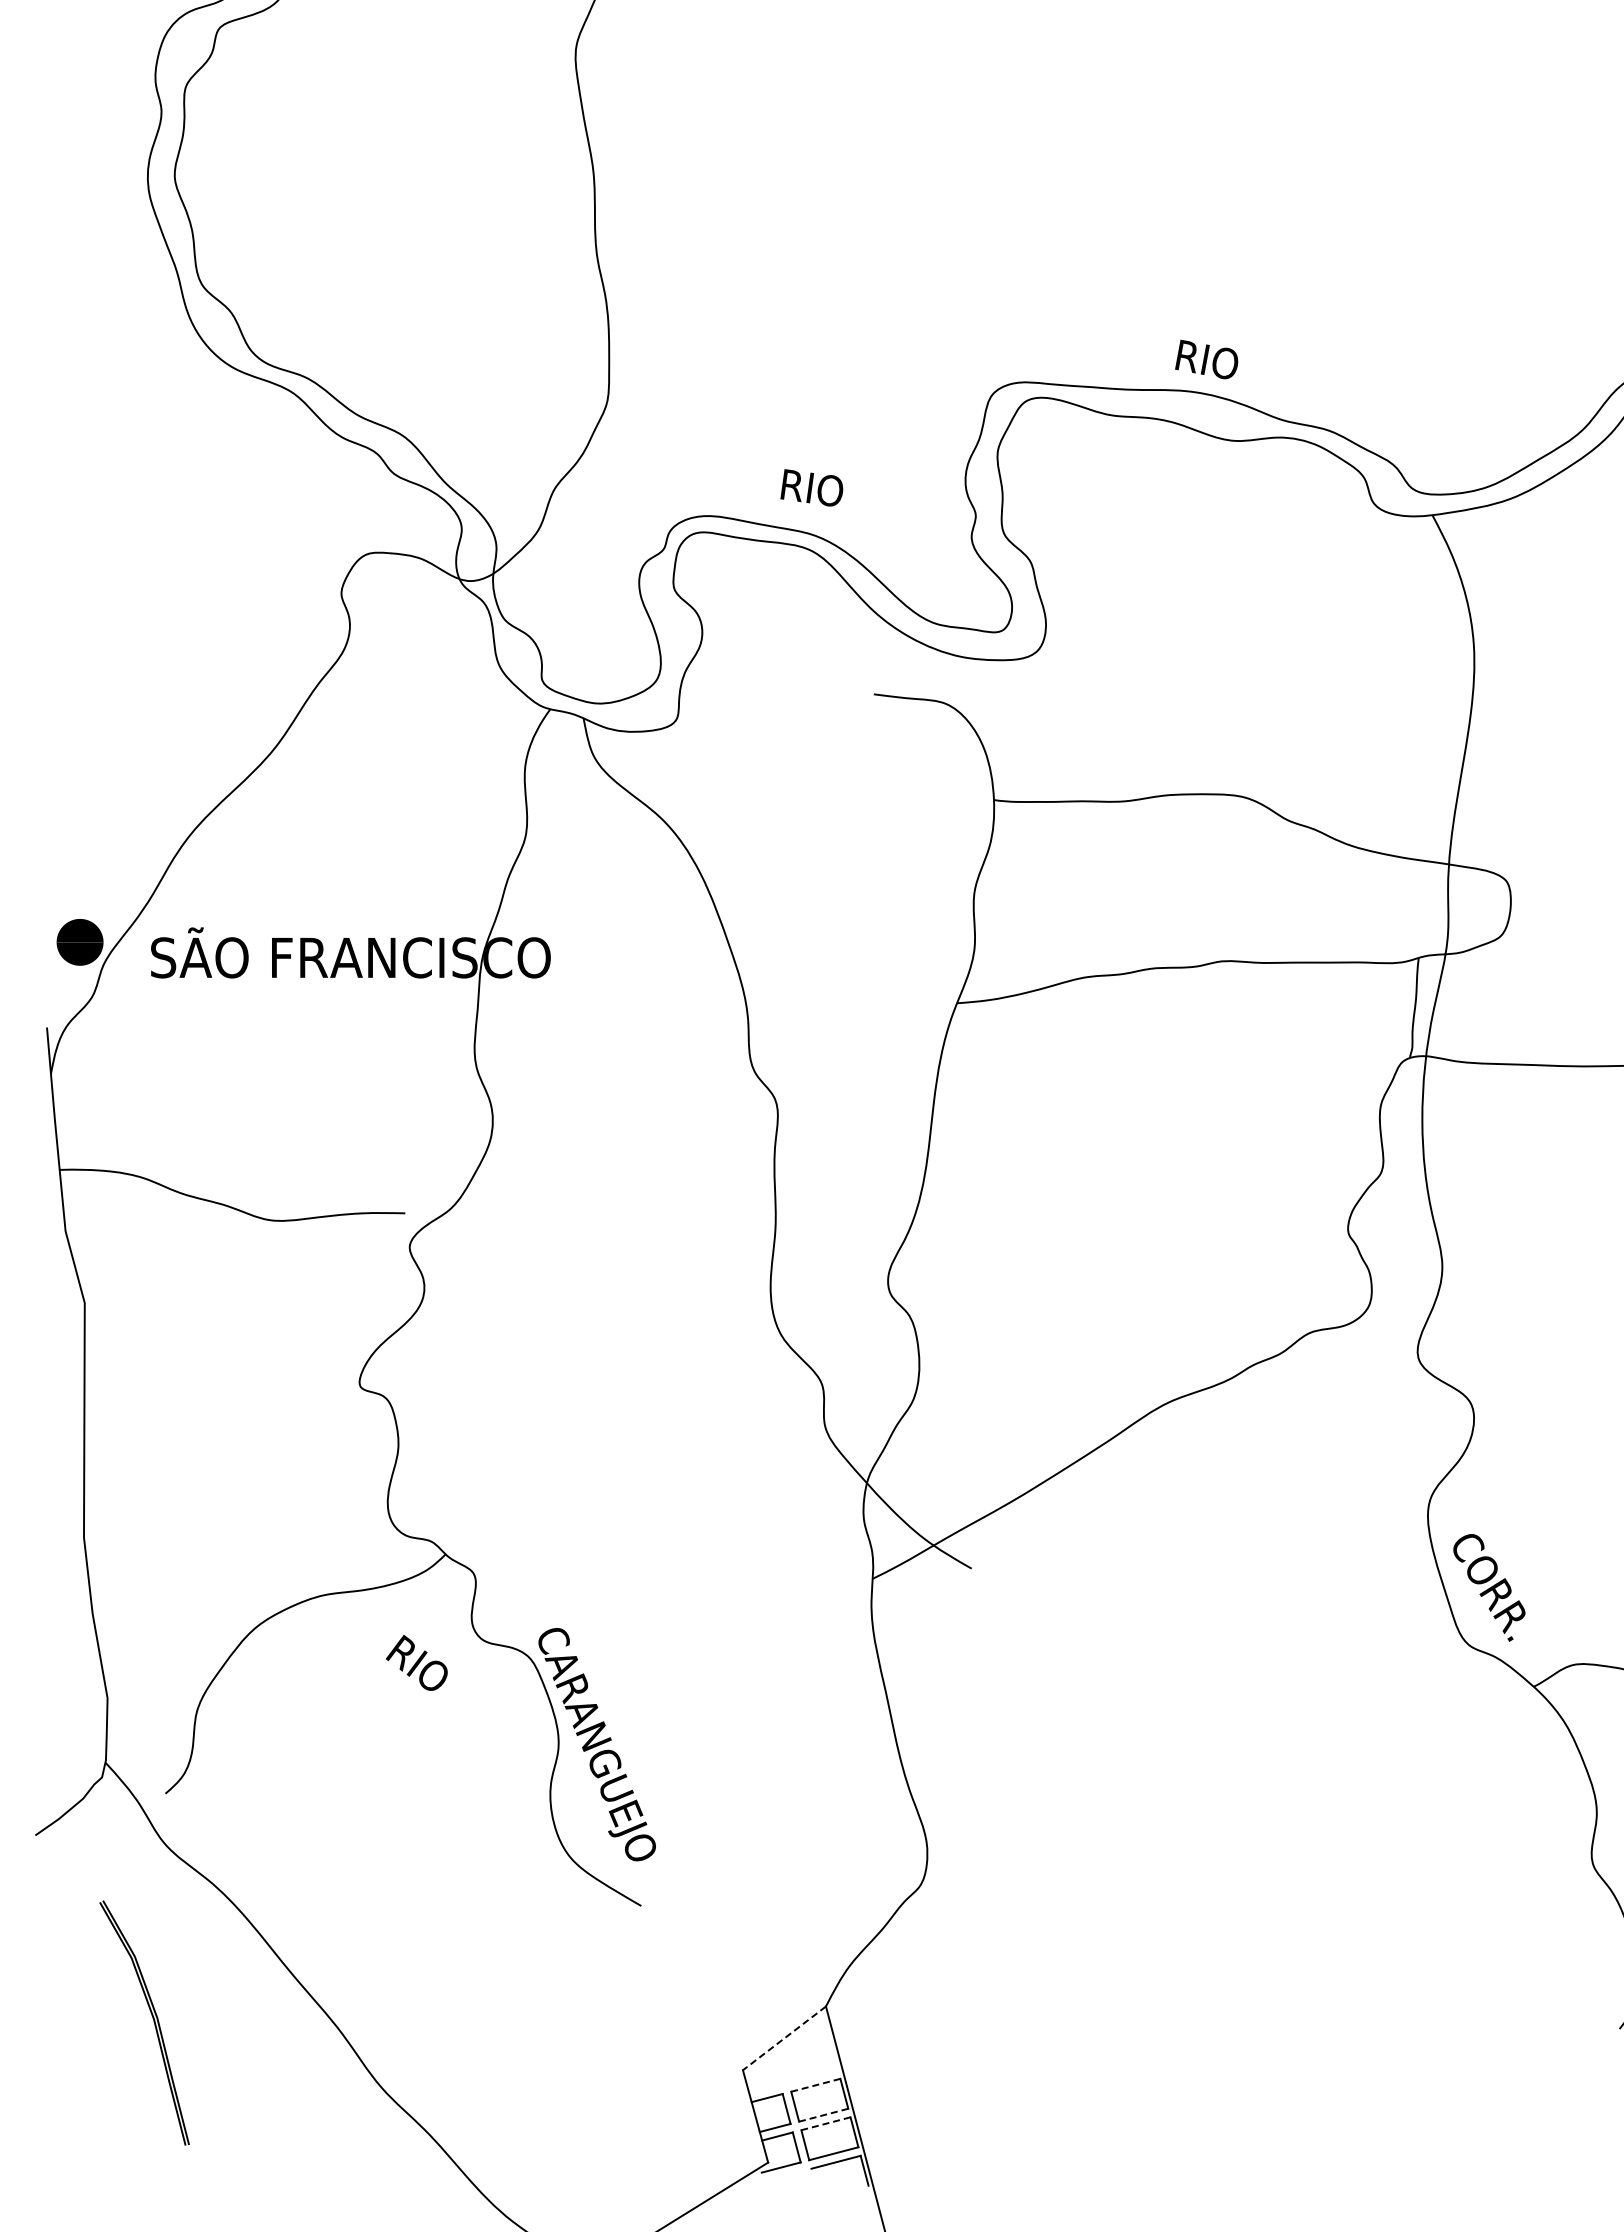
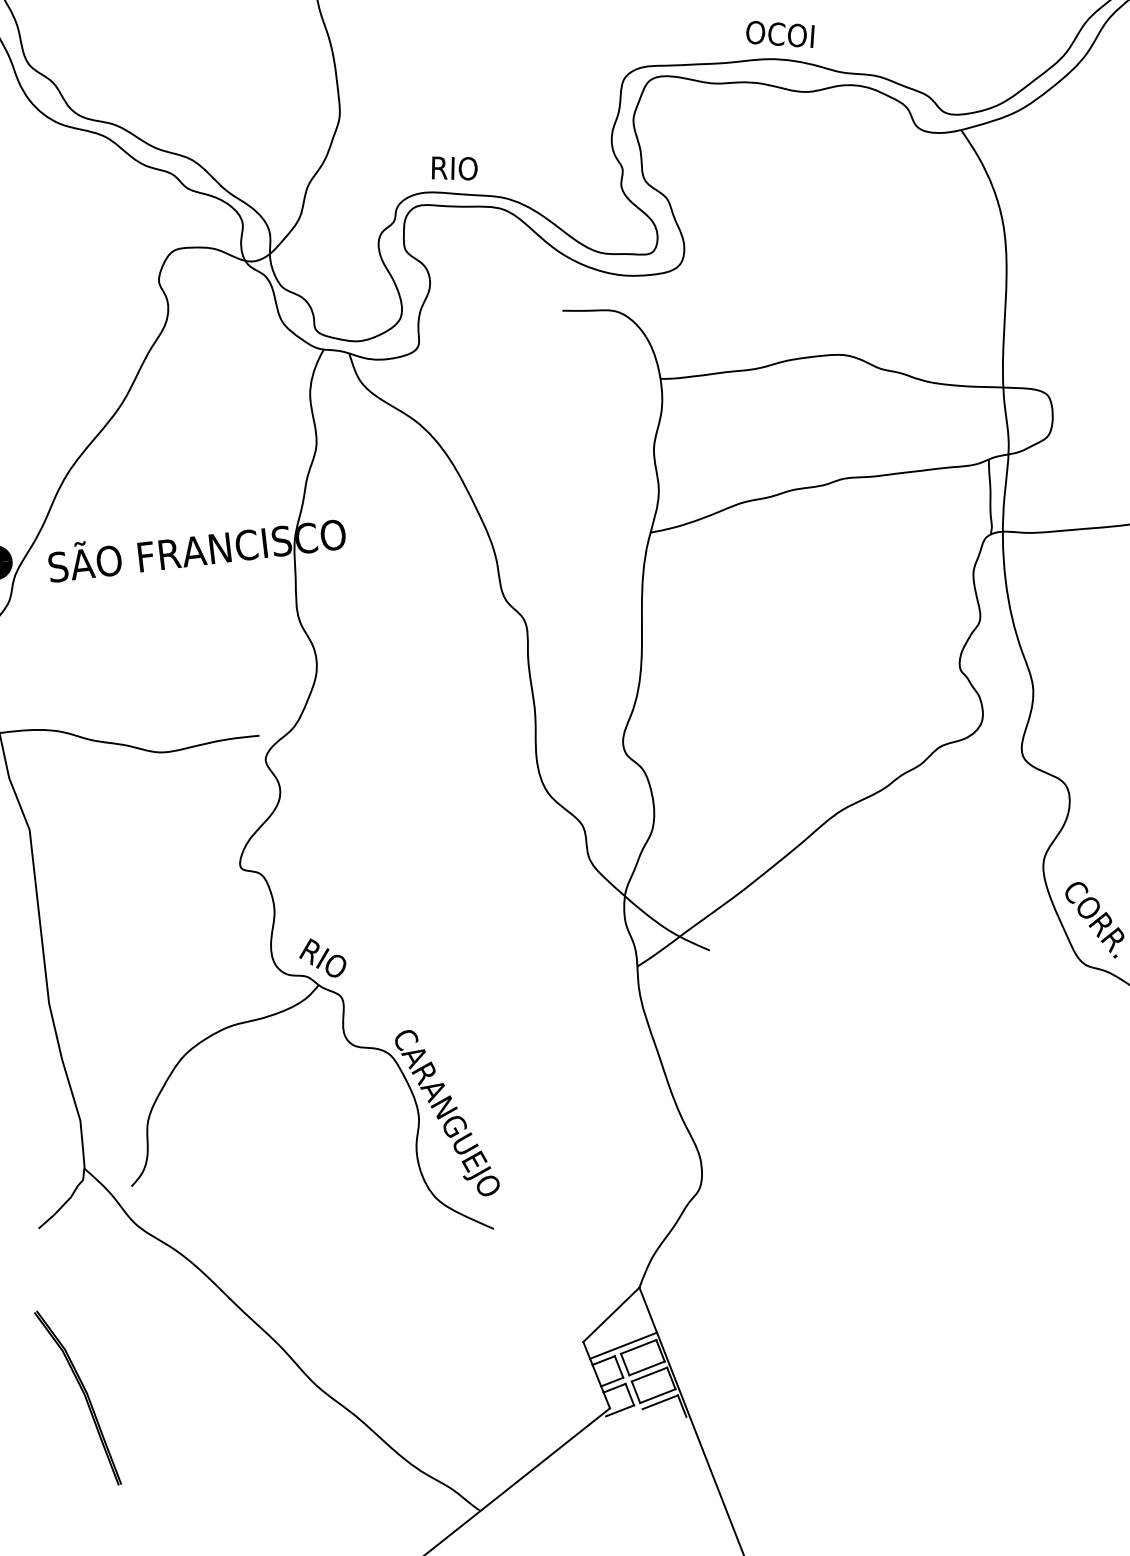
text: (1207, 360) -> (781, 34), RIO -> OCOI
text: (811, 487) -> (453, 167), moved
text: (416, 1662) -> (322, 957), moved
part: (152, 2018) -> (83, 1394), moved
line: (784, 2038) -> (611, 1314), dashed -> solid
line: (795, 2081) -> (623, 1345), added
line: (815, 2085) -> (638, 1347), dashed -> solid
line: (823, 2115) -> (646, 1368), dashed -> solid
line: (825, 2123) -> (649, 1374), dashed -> solid

